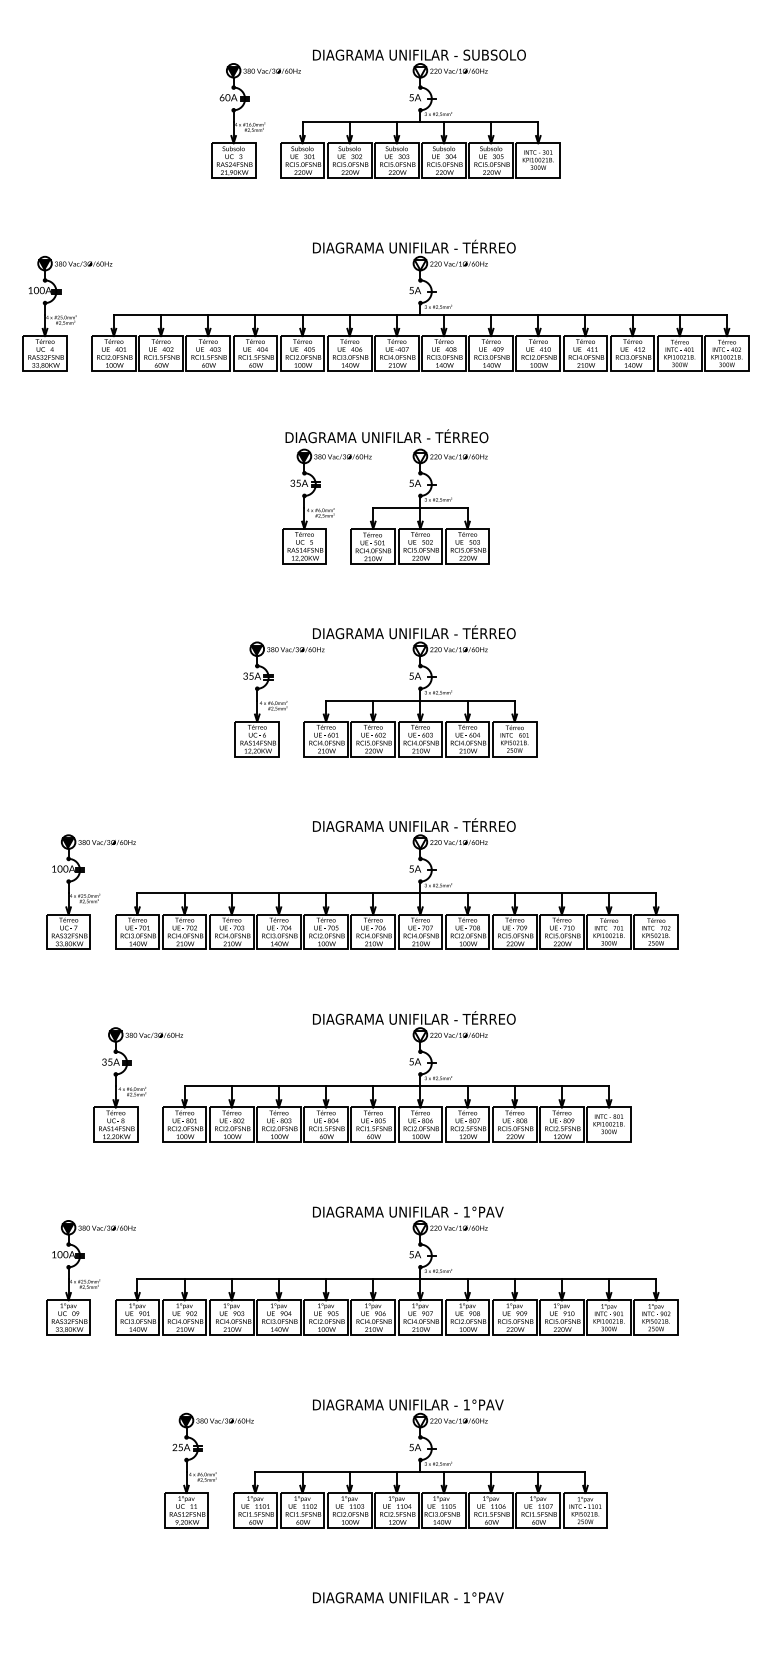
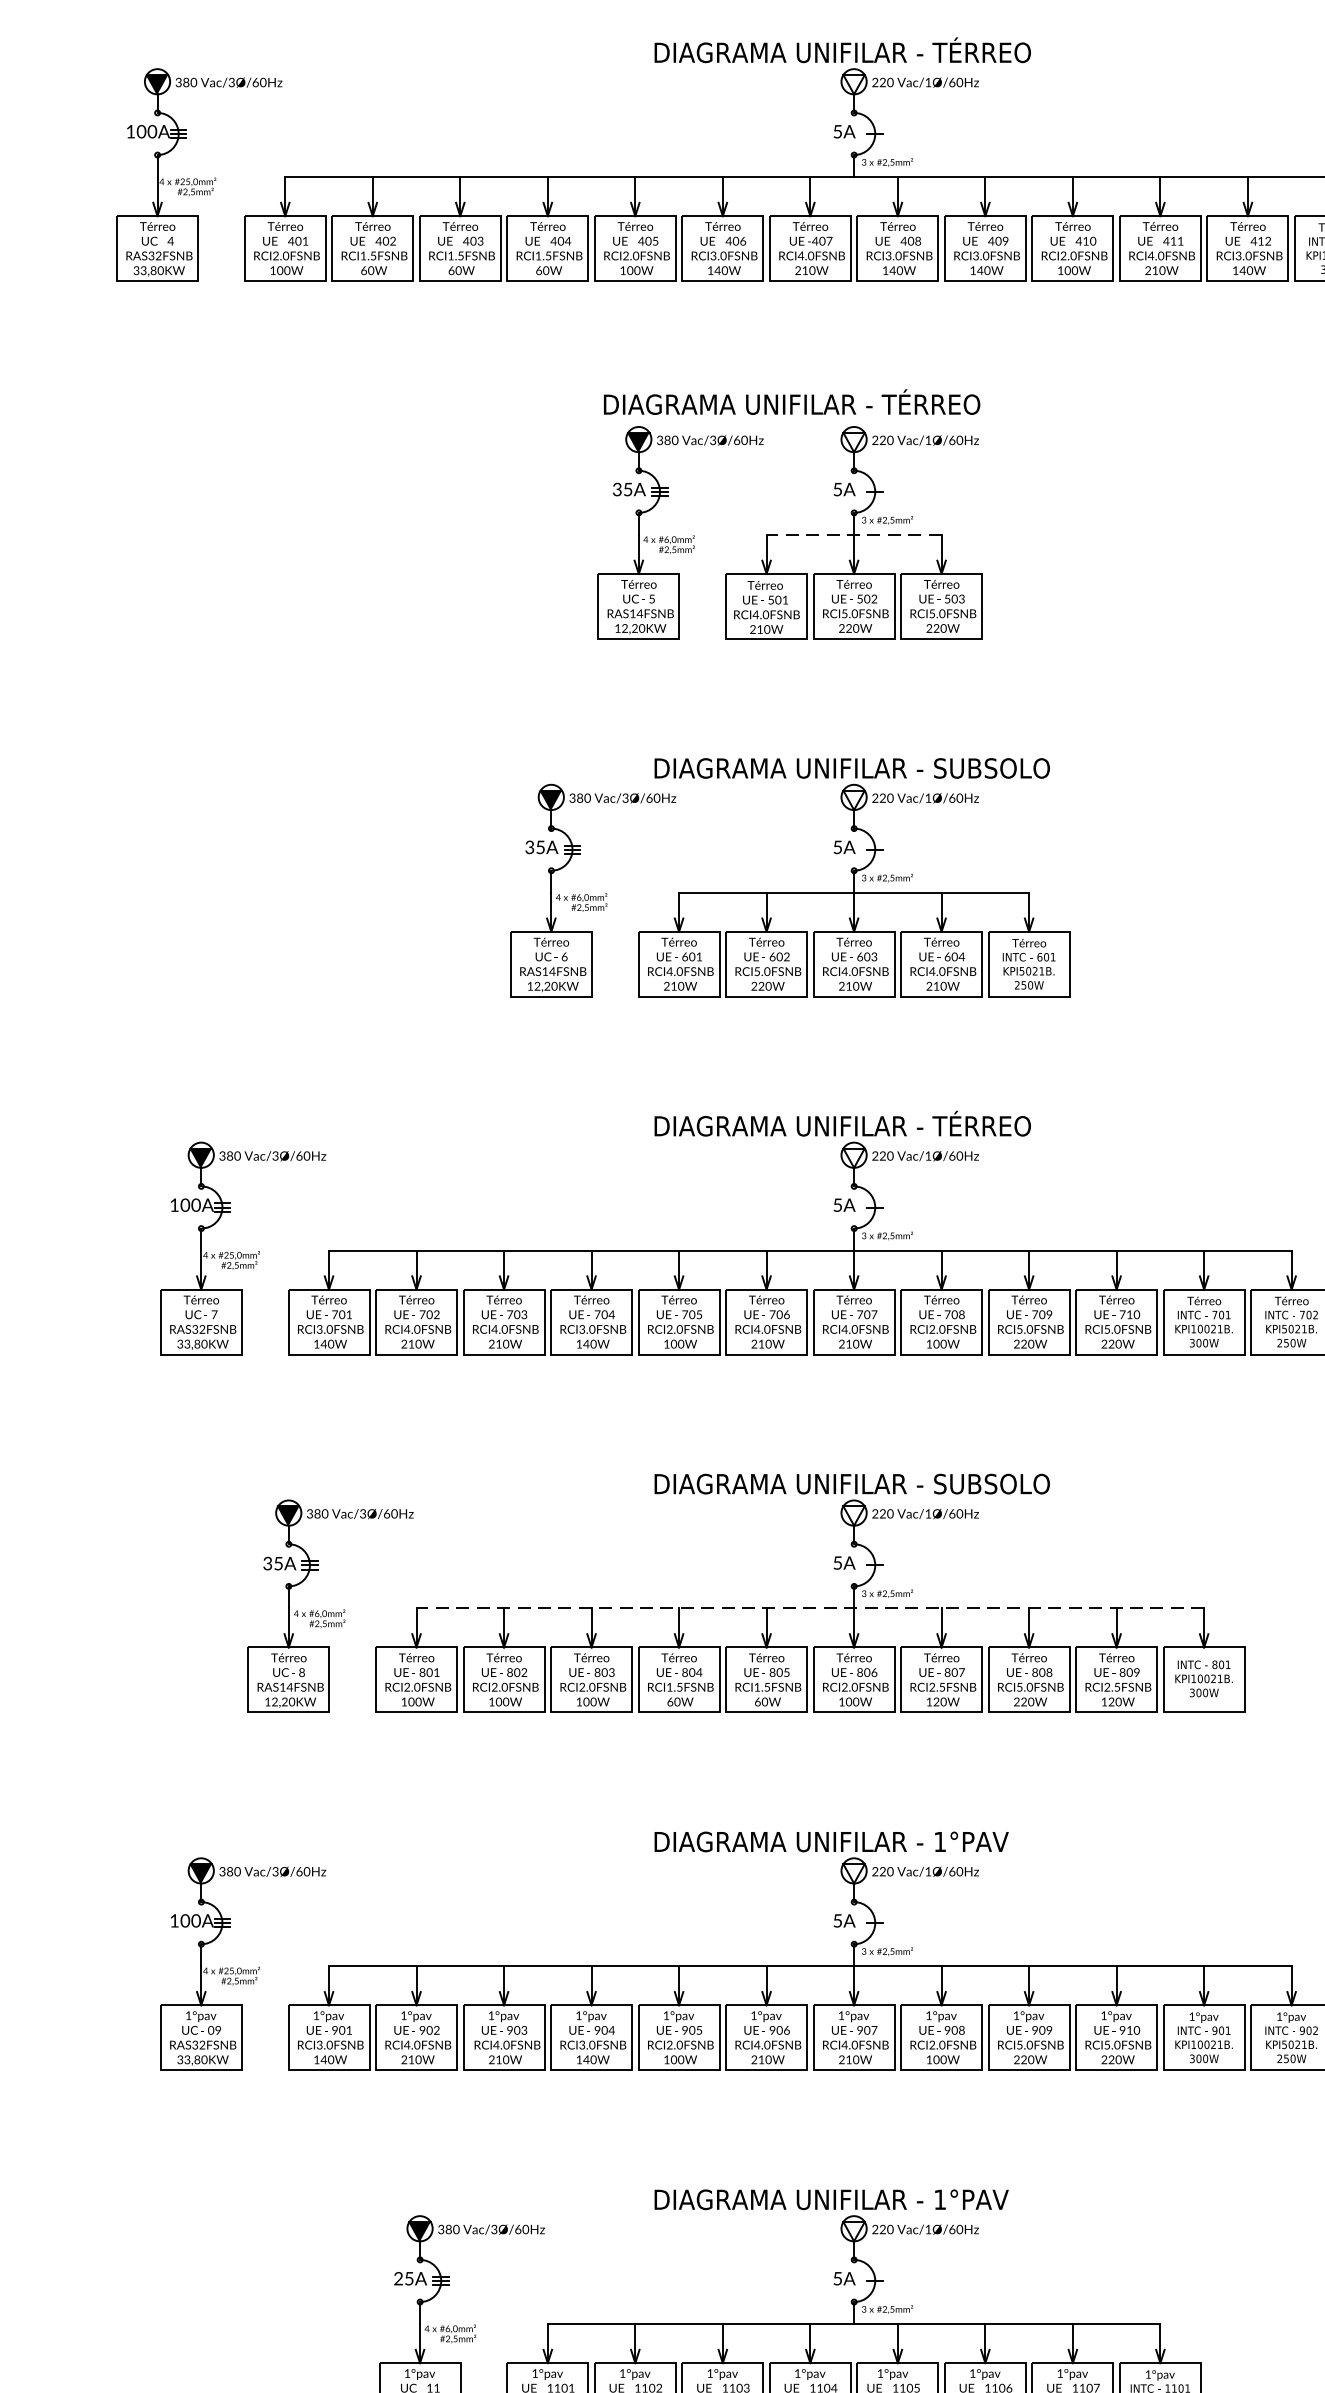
line: (419, 507) -> (852, 534), solid -> dashed
text: (493, 632) -> (989, 766), DIAGRAMA UNIFILAR - TÉRREO -> DIAGRAMA UNIFILAR - SUBSOLO
text: (493, 1017) -> (989, 1480), DIAGRAMA UNIFILAR - TÉRREO -> DIAGRAMA UNIFILAR - SUBSOLO
line: (396, 1086) -> (809, 1608), solid -> dashed

